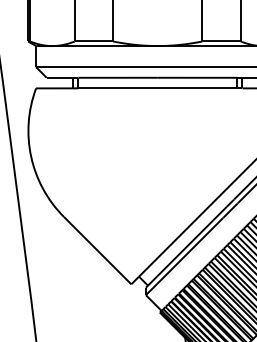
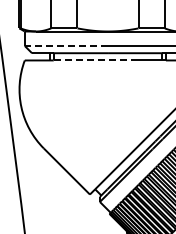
line: (97, 66) -> (66, 45), solid -> dashed
line: (136, 88) -> (93, 60), solid -> dashed

